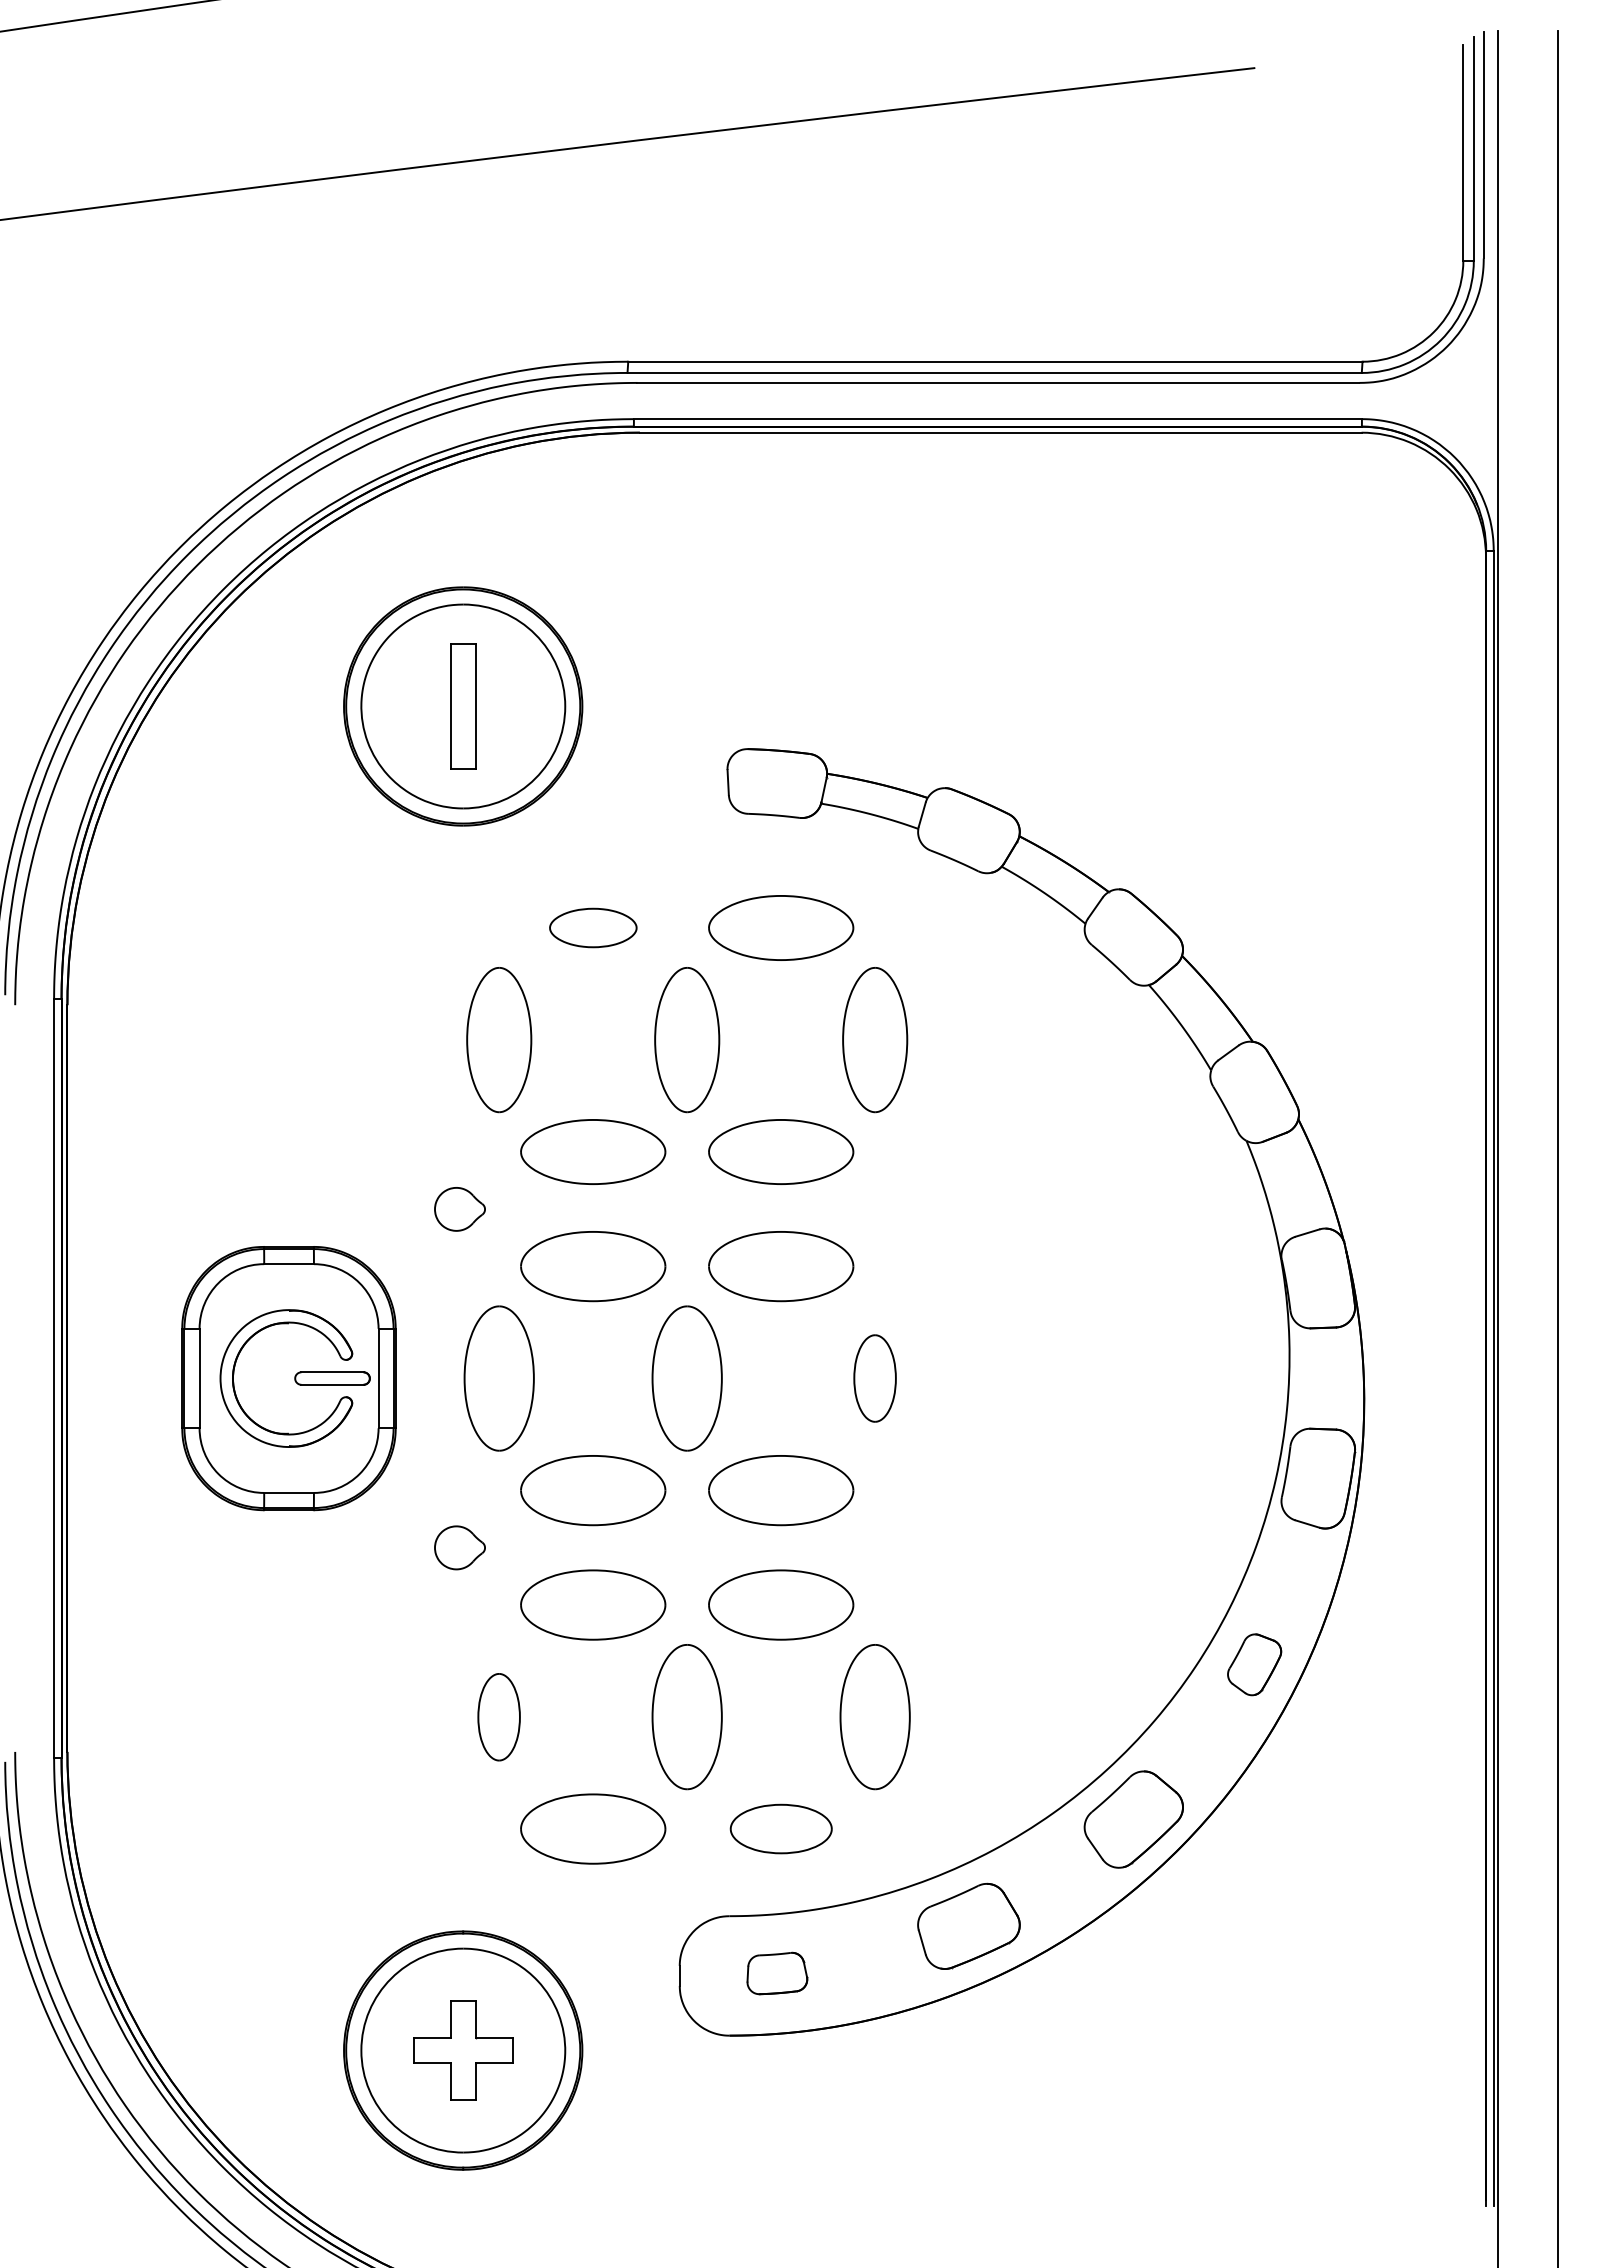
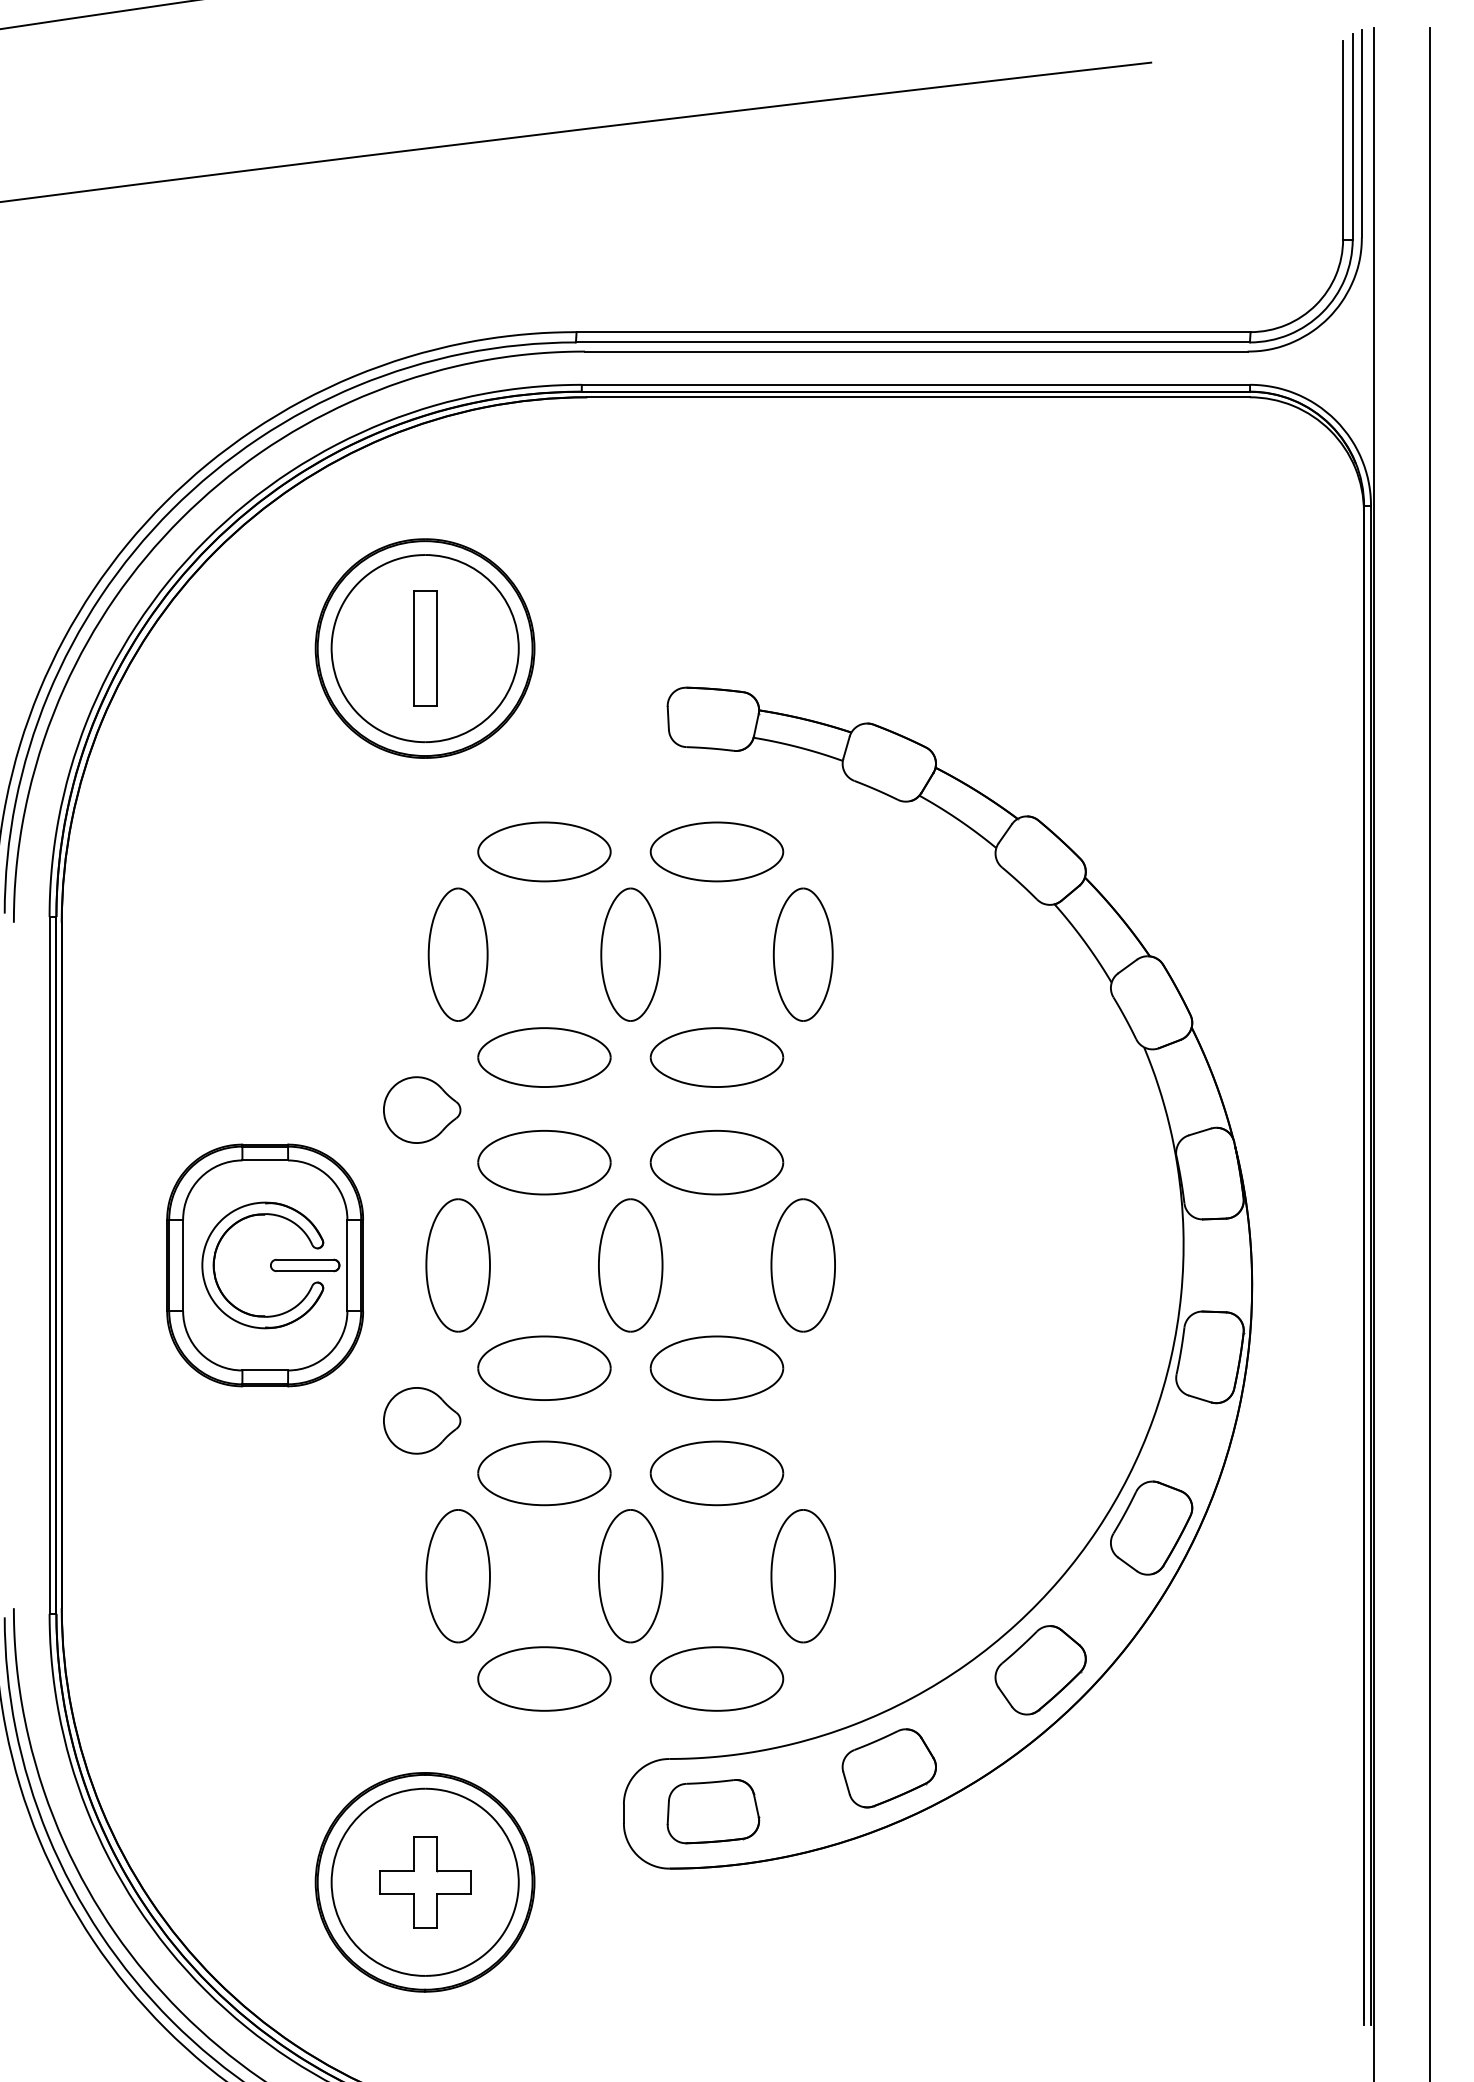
part: (593, 927) -> (544, 851), size x1.67
part: (459, 1209) -> (421, 1110), size x1.67
part: (874, 1378) -> (802, 1265), size x1.67
part: (459, 1547) -> (421, 1420), size x1.67
part: (1254, 1664) -> (1151, 1527), size x1.67
part: (498, 1717) -> (457, 1576), size x1.67
part: (781, 1828) -> (717, 1678), size x1.43
part: (777, 1973) -> (713, 1811), size x1.67

